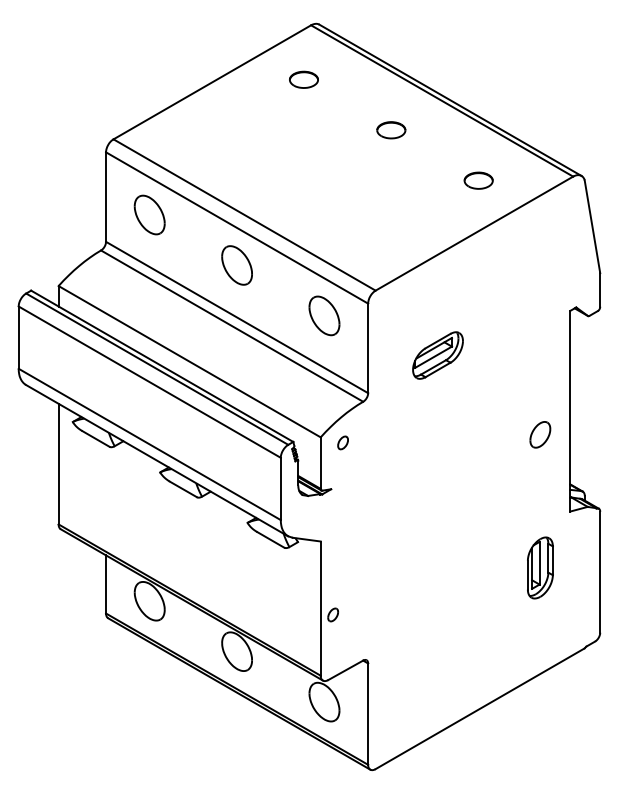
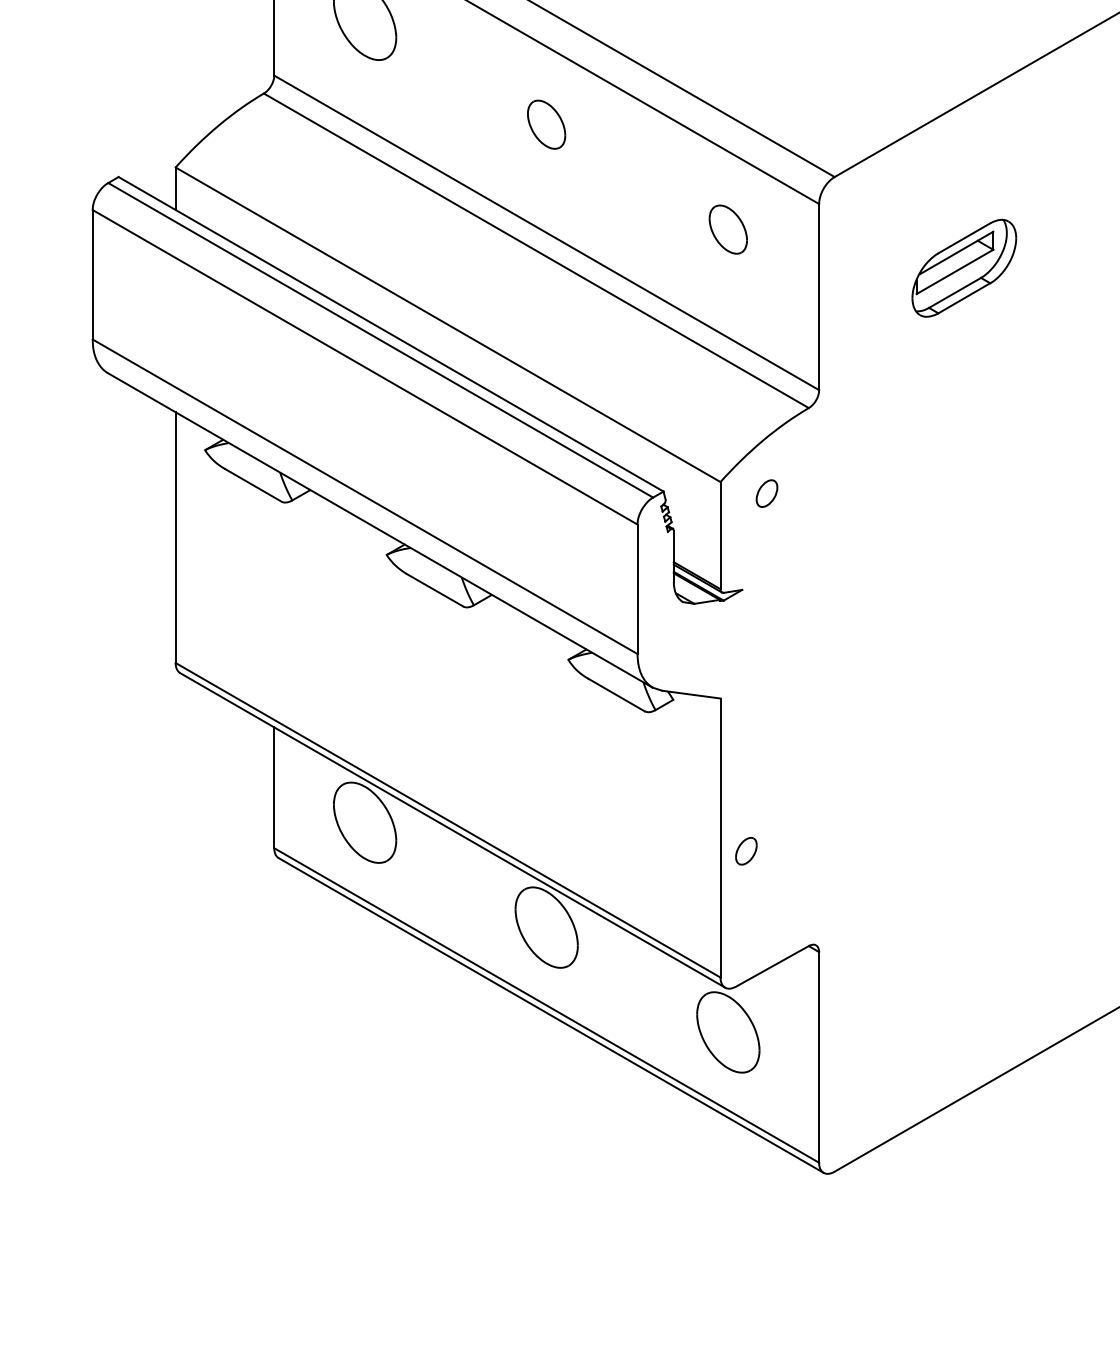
part: (236, 265) -> (545, 124), size x0.6
part: (324, 315) -> (728, 228), size x0.6
part: (437, 355) -> (963, 268), moved

